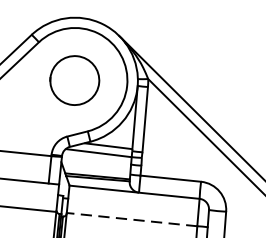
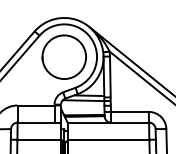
circle: (73, 79) -> (63, 56), size x1.43
line: (132, 219) -> (108, 139), dashed -> solid

